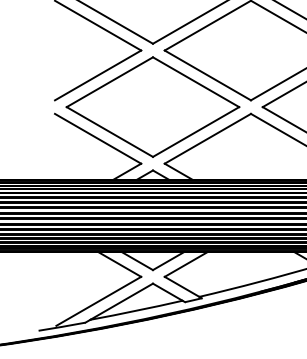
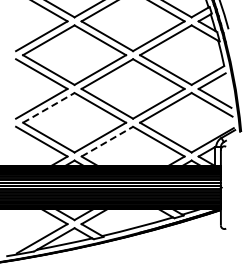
line: (109, 81) -> (48, 107), solid -> dashed
line: (208, 138) -> (107, 141), solid -> dashed

